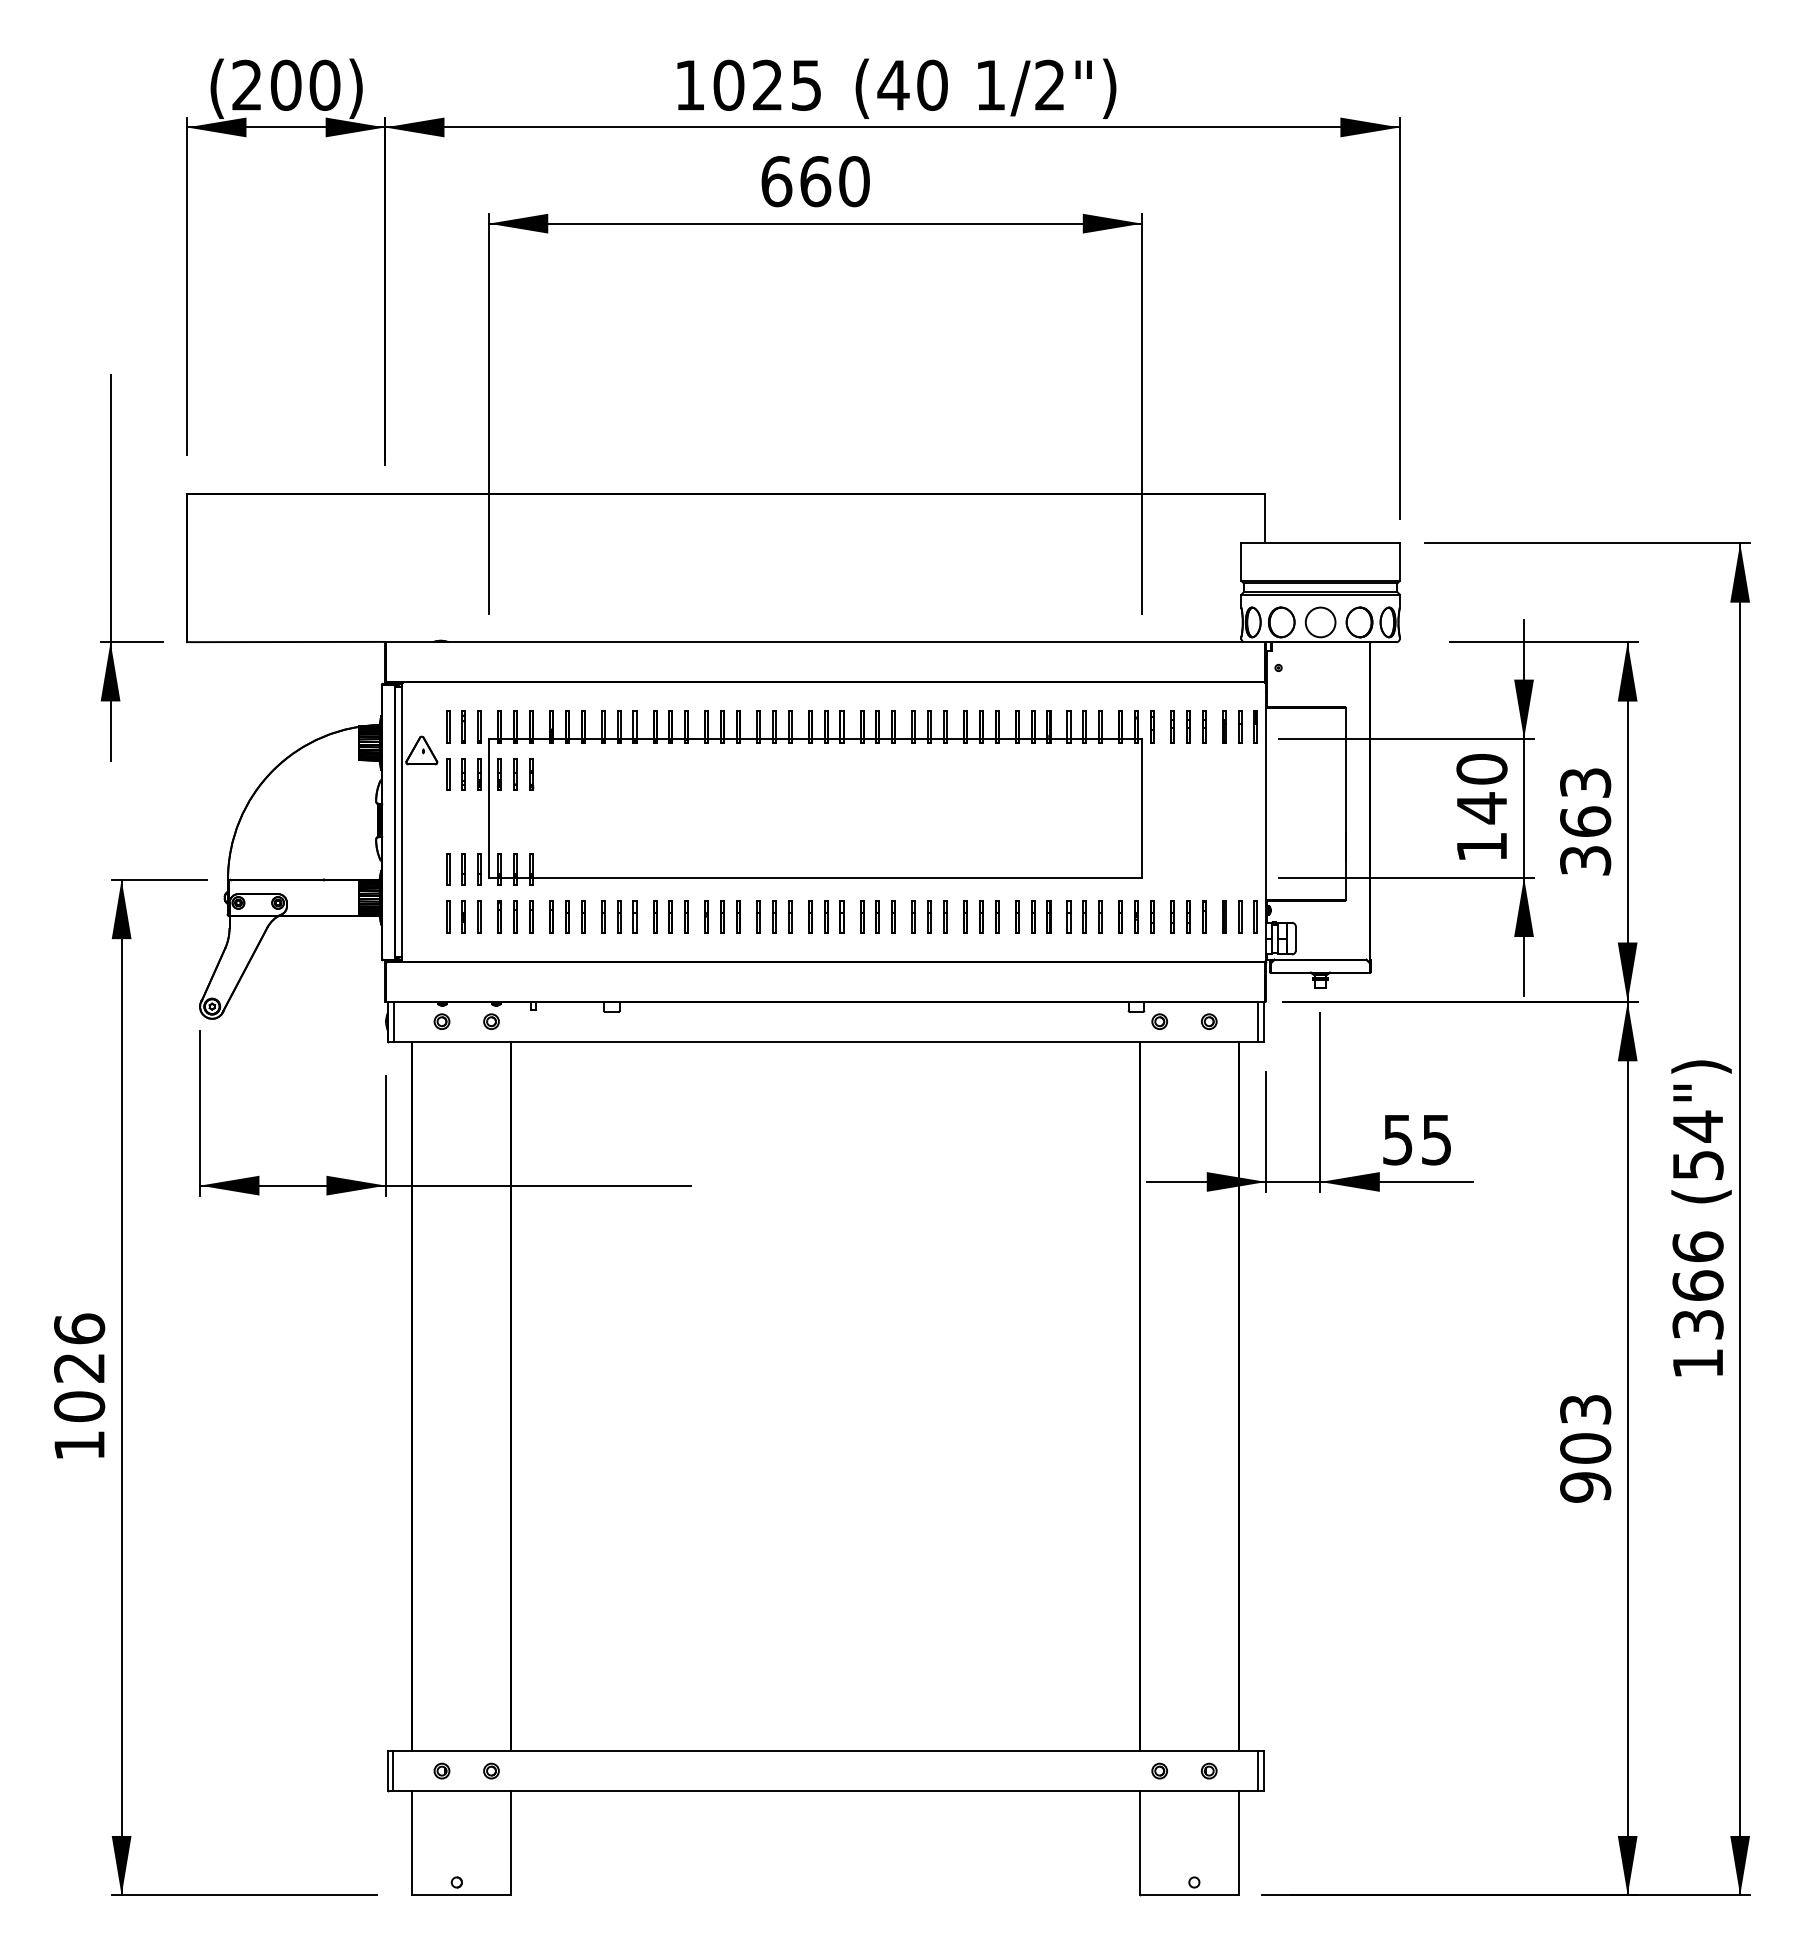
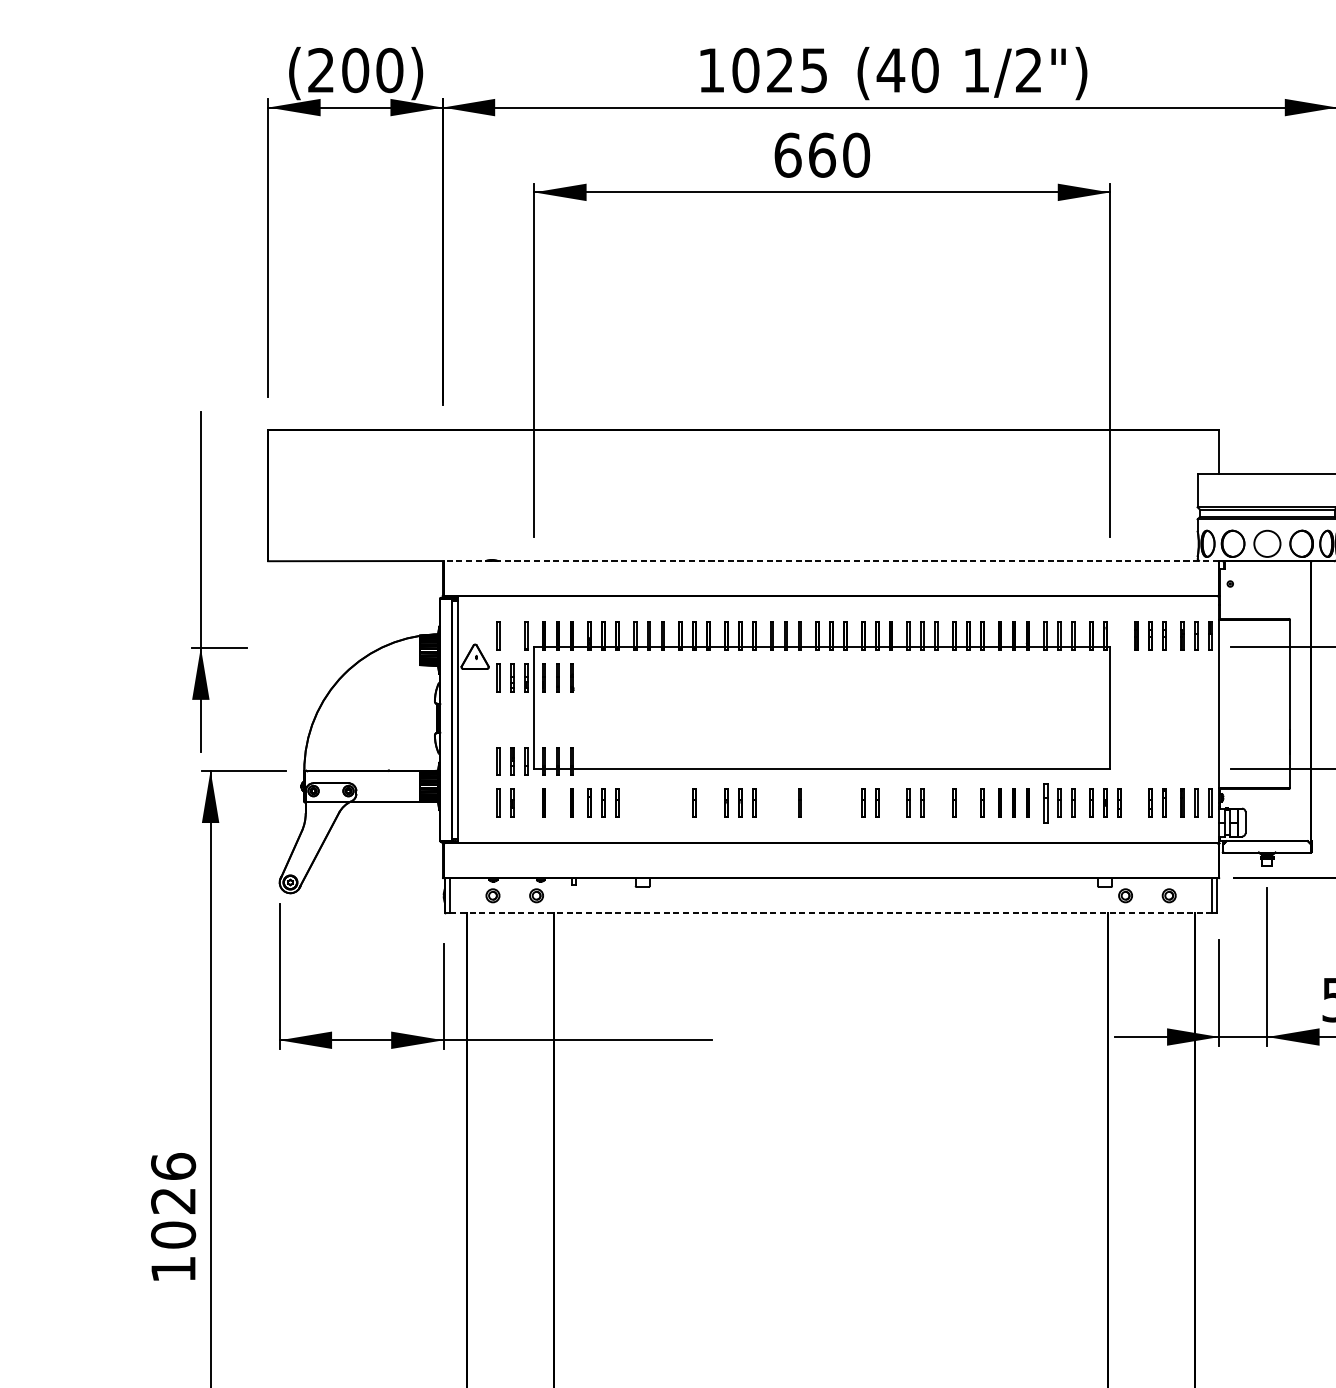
part: (111, 567) -> (201, 581), moved
line: (825, 642) -> (830, 561), solid -> dashed
line: (462, 726) -> (511, 635), removed
line: (1151, 726) -> (1118, 635), removed
line: (478, 916) -> (525, 803), removed
line: (514, 916) -> (556, 803), removed
line: (602, 916) -> (634, 803), removed
line: (618, 916) -> (648, 803), removed
part: (634, 916) -> (662, 803), removed
line: (654, 916) -> (680, 803), removed
line: (685, 916) -> (707, 803), removed
line: (757, 916) -> (771, 803), removed
line: (773, 916) -> (785, 803), removed
line: (809, 916) -> (816, 803), removed
line: (825, 916) -> (830, 803), removed
part: (841, 916) -> (845, 803), removed
line: (892, 916) -> (890, 803), removed
line: (944, 916) -> (935, 803), removed
line: (980, 916) -> (967, 803), removed
part: (1068, 916) -> (1045, 803), size x1.4
line: (1171, 916) -> (1135, 803), removed
line: (826, 1041) -> (831, 913), solid -> dashed

